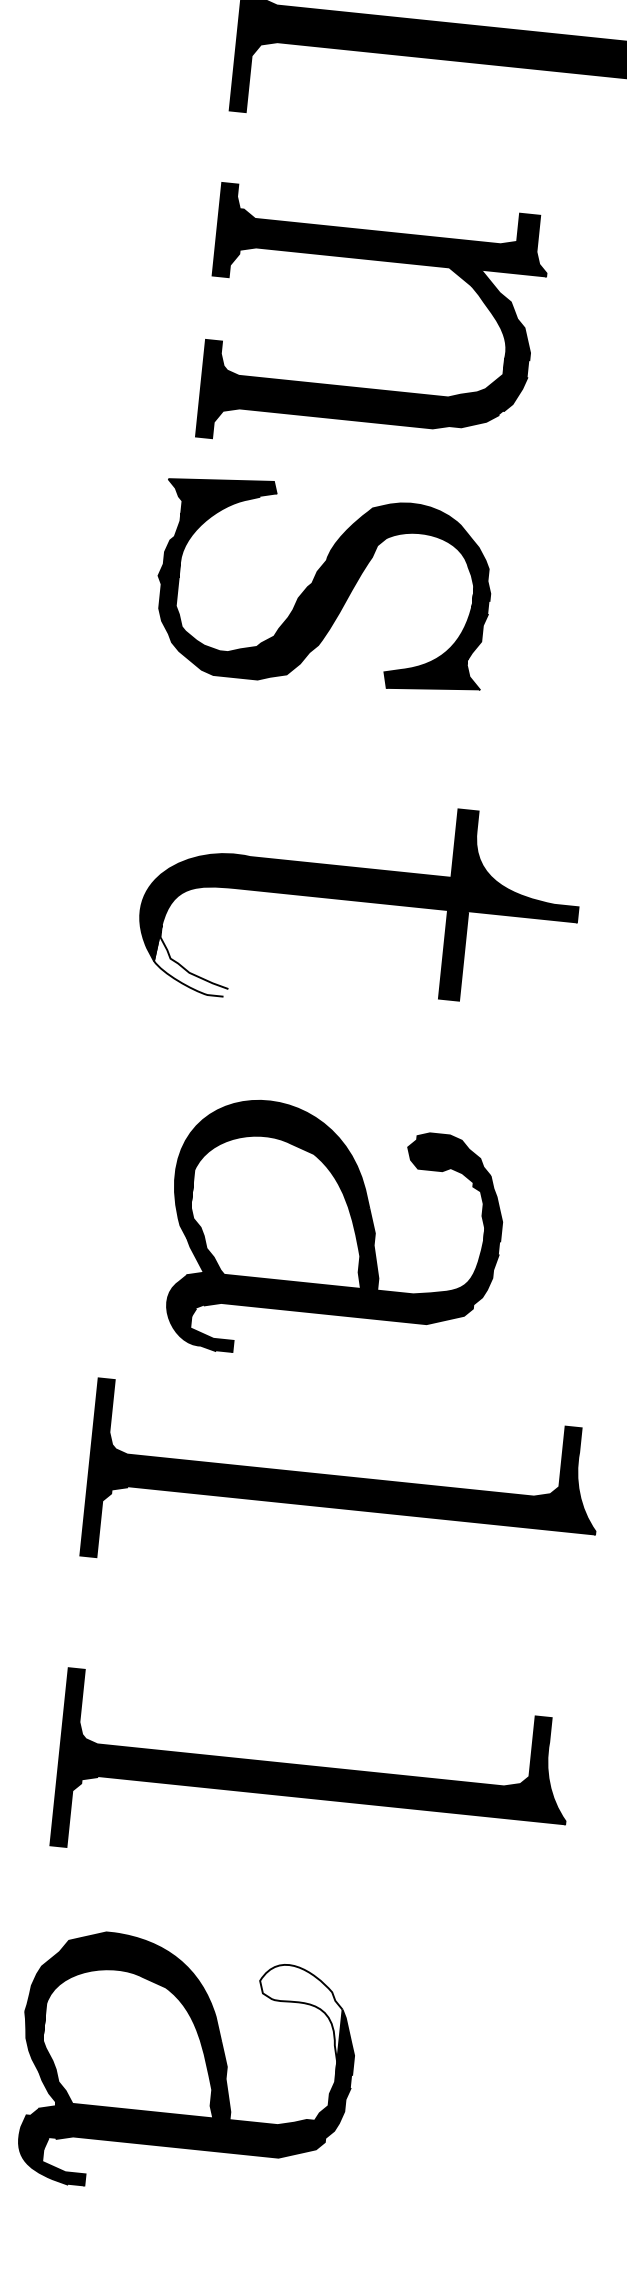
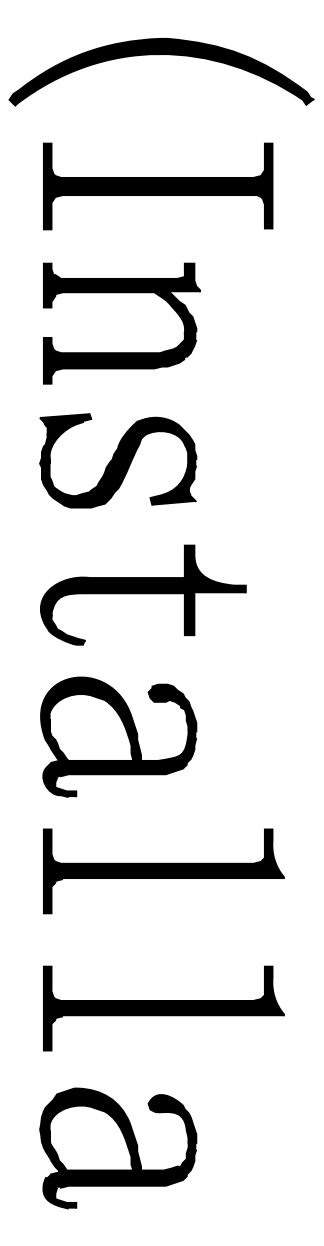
part: (324, 586) -> (118, 460), moved
fill: (192, 960) -> (67, 629), added
part: (334, 1234) -> (118, 736), moved
fill: (298, 2018) -> (168, 1119), added

